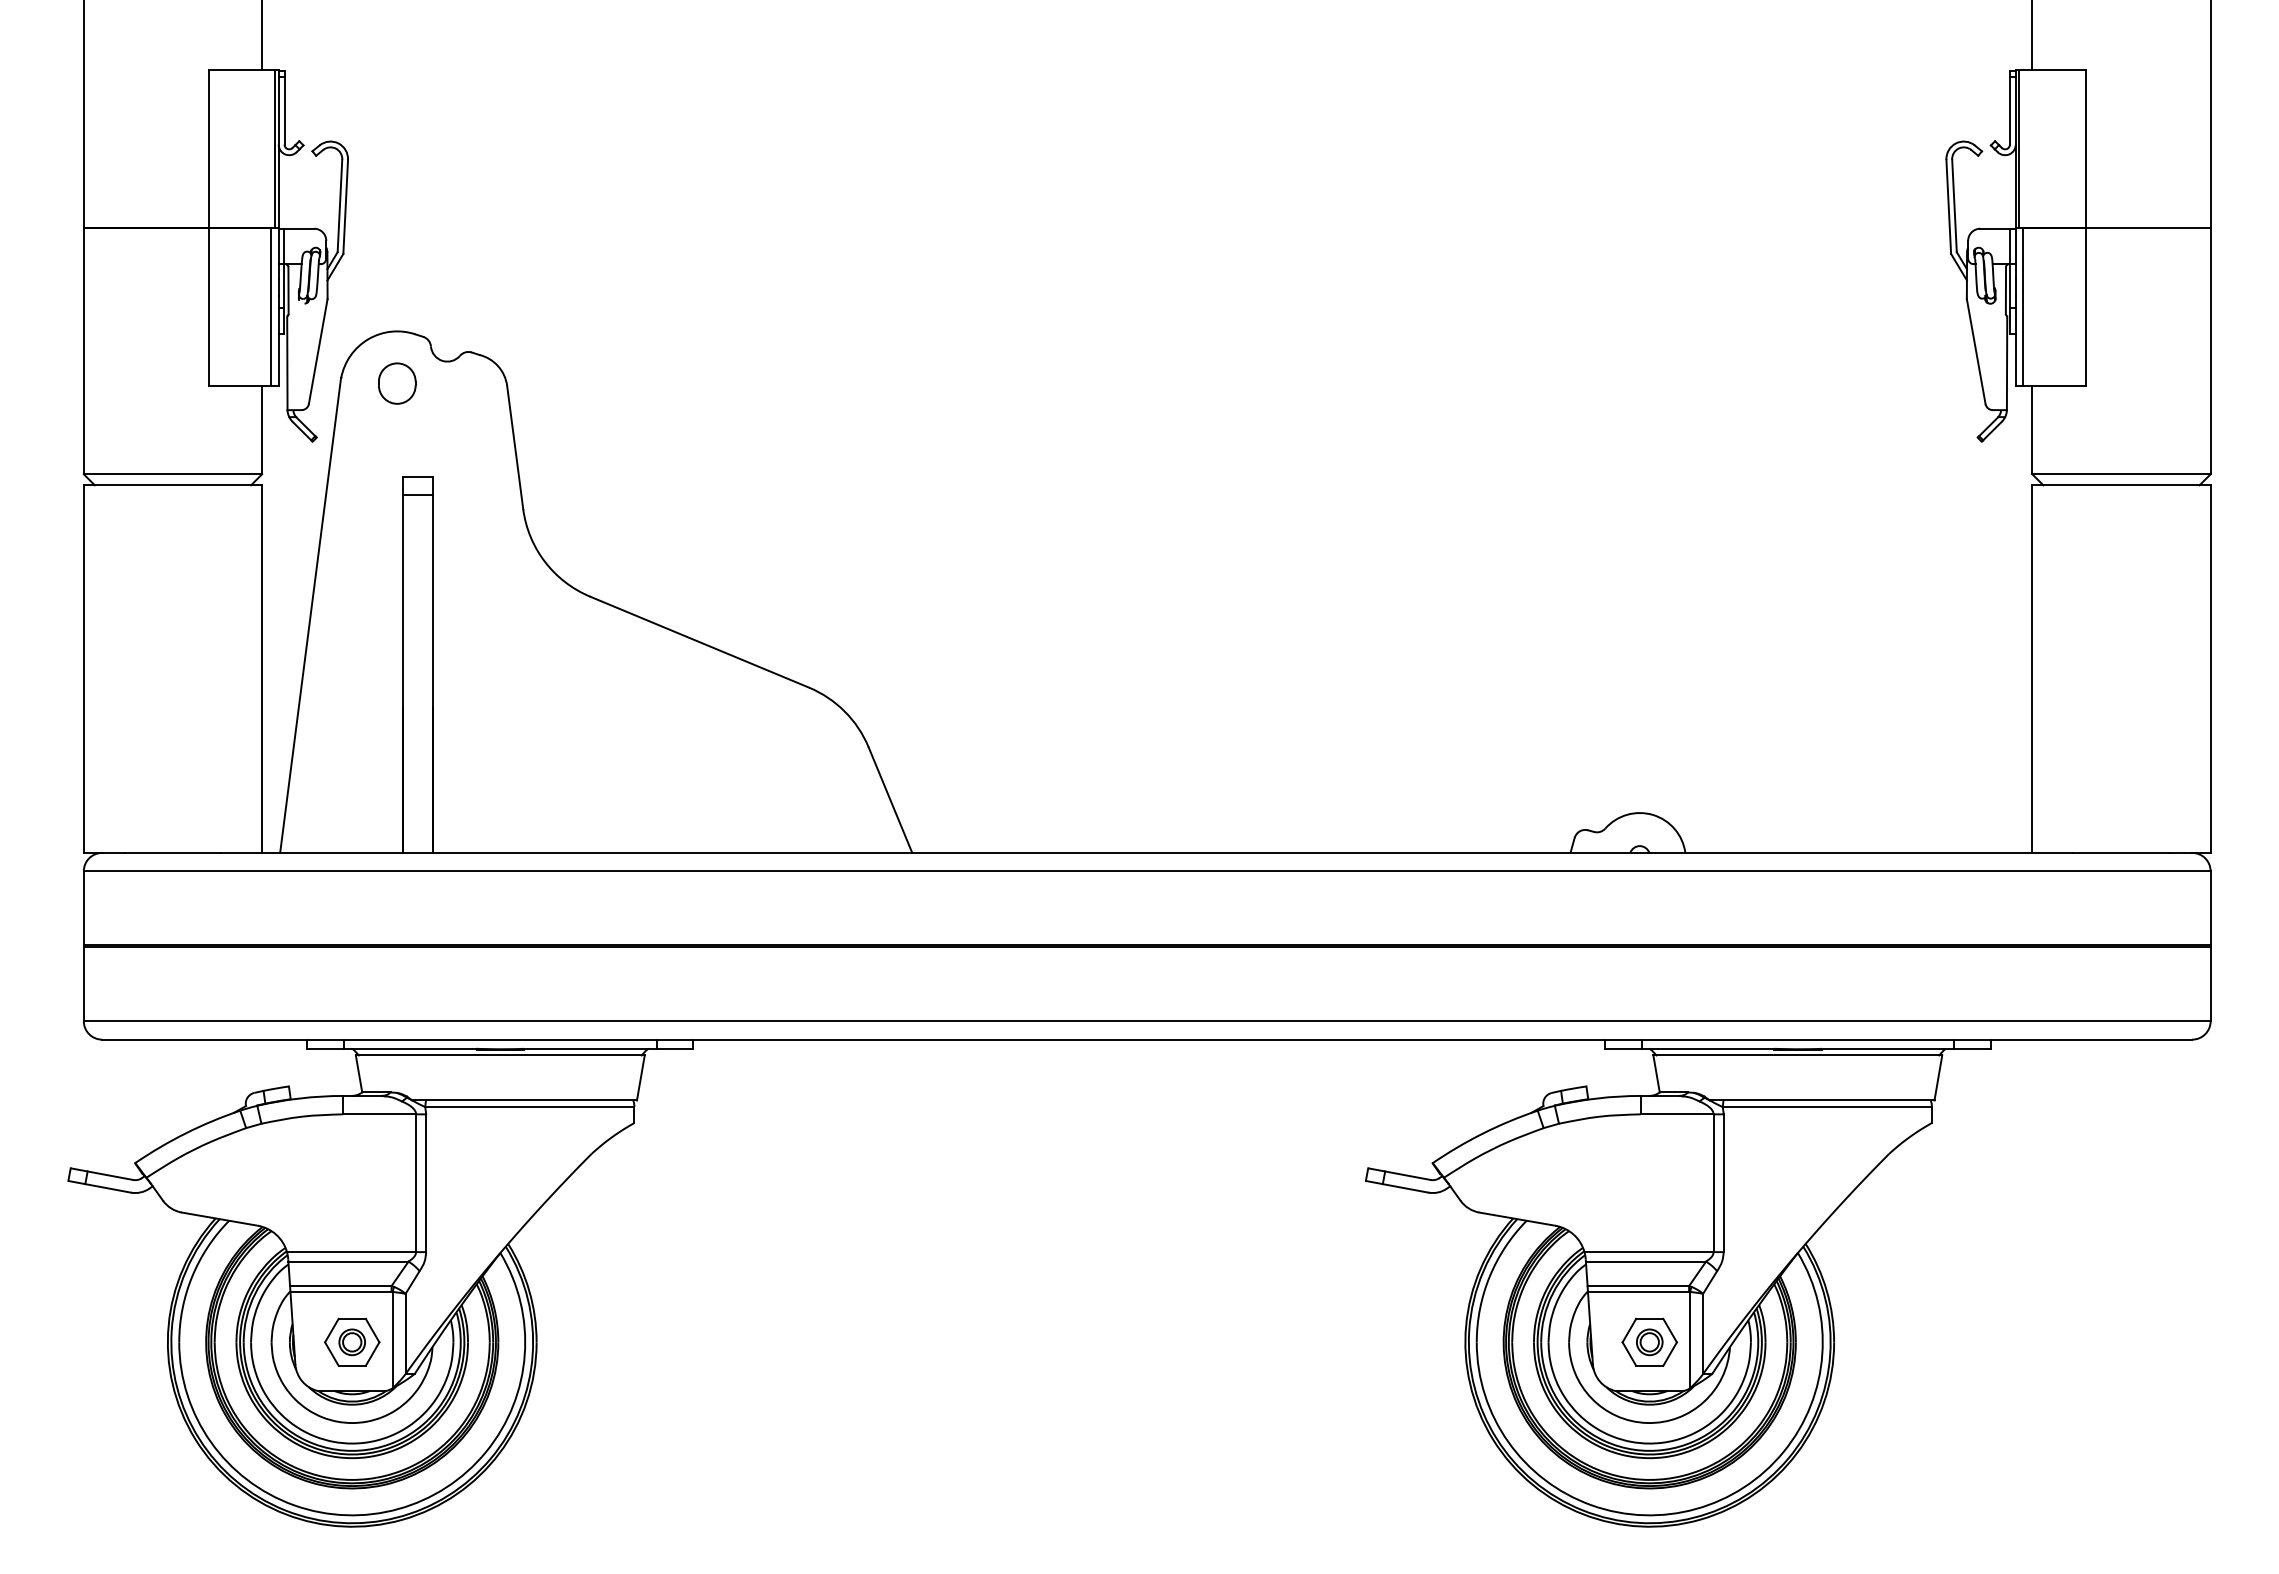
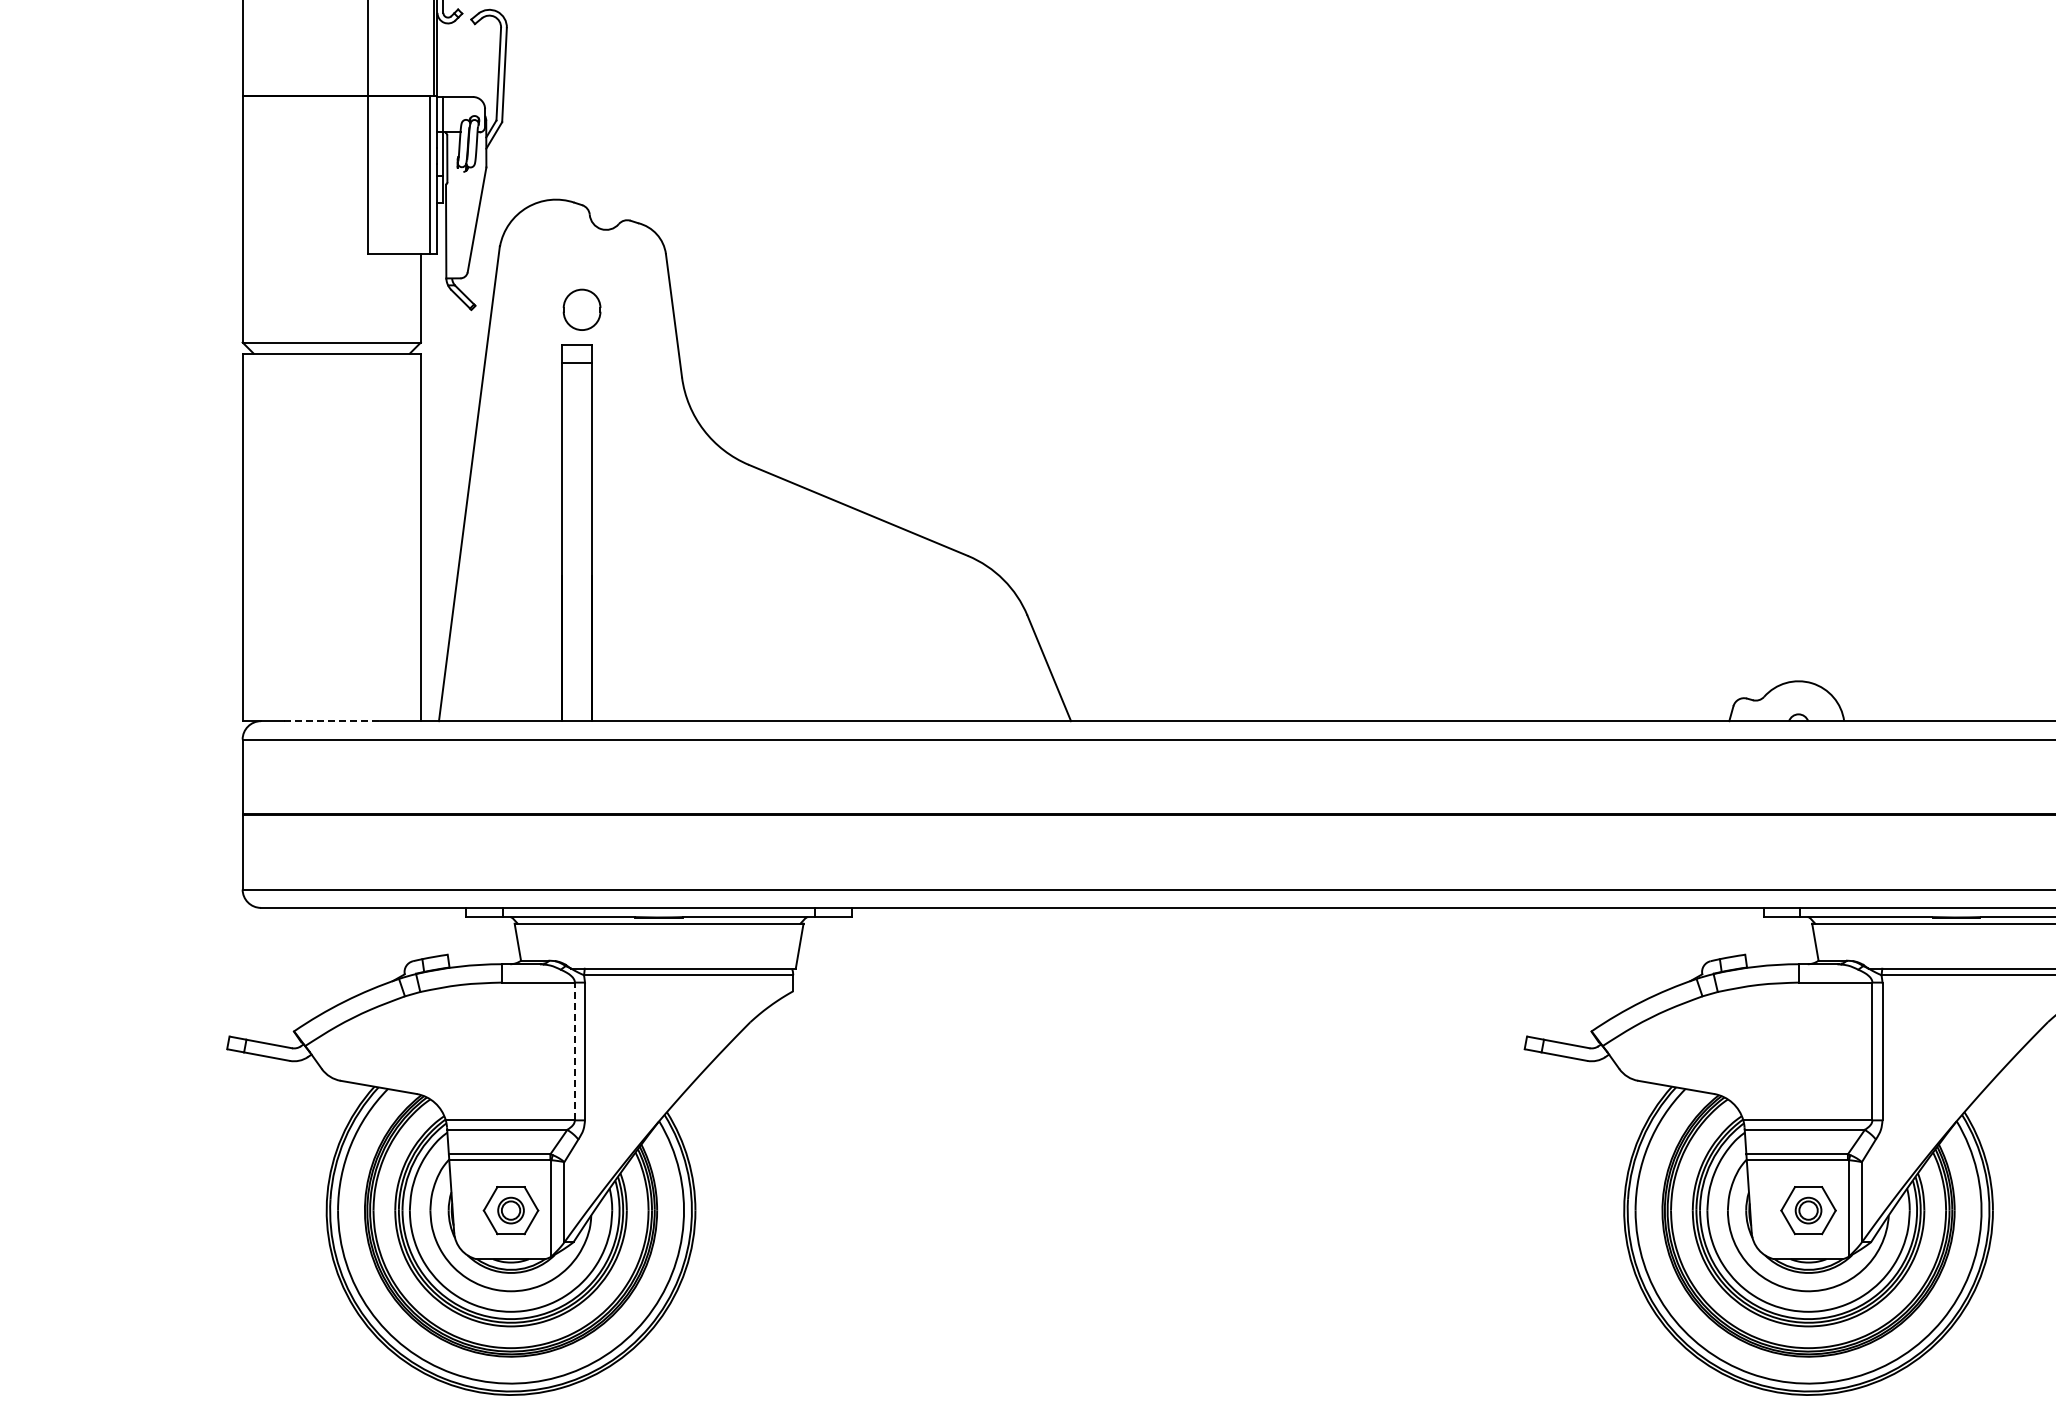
part: (397, 383) -> (582, 309), moved
line: (173, 852) -> (332, 720), solid -> dashed
line: (416, 1183) -> (575, 1051), solid -> dashed

